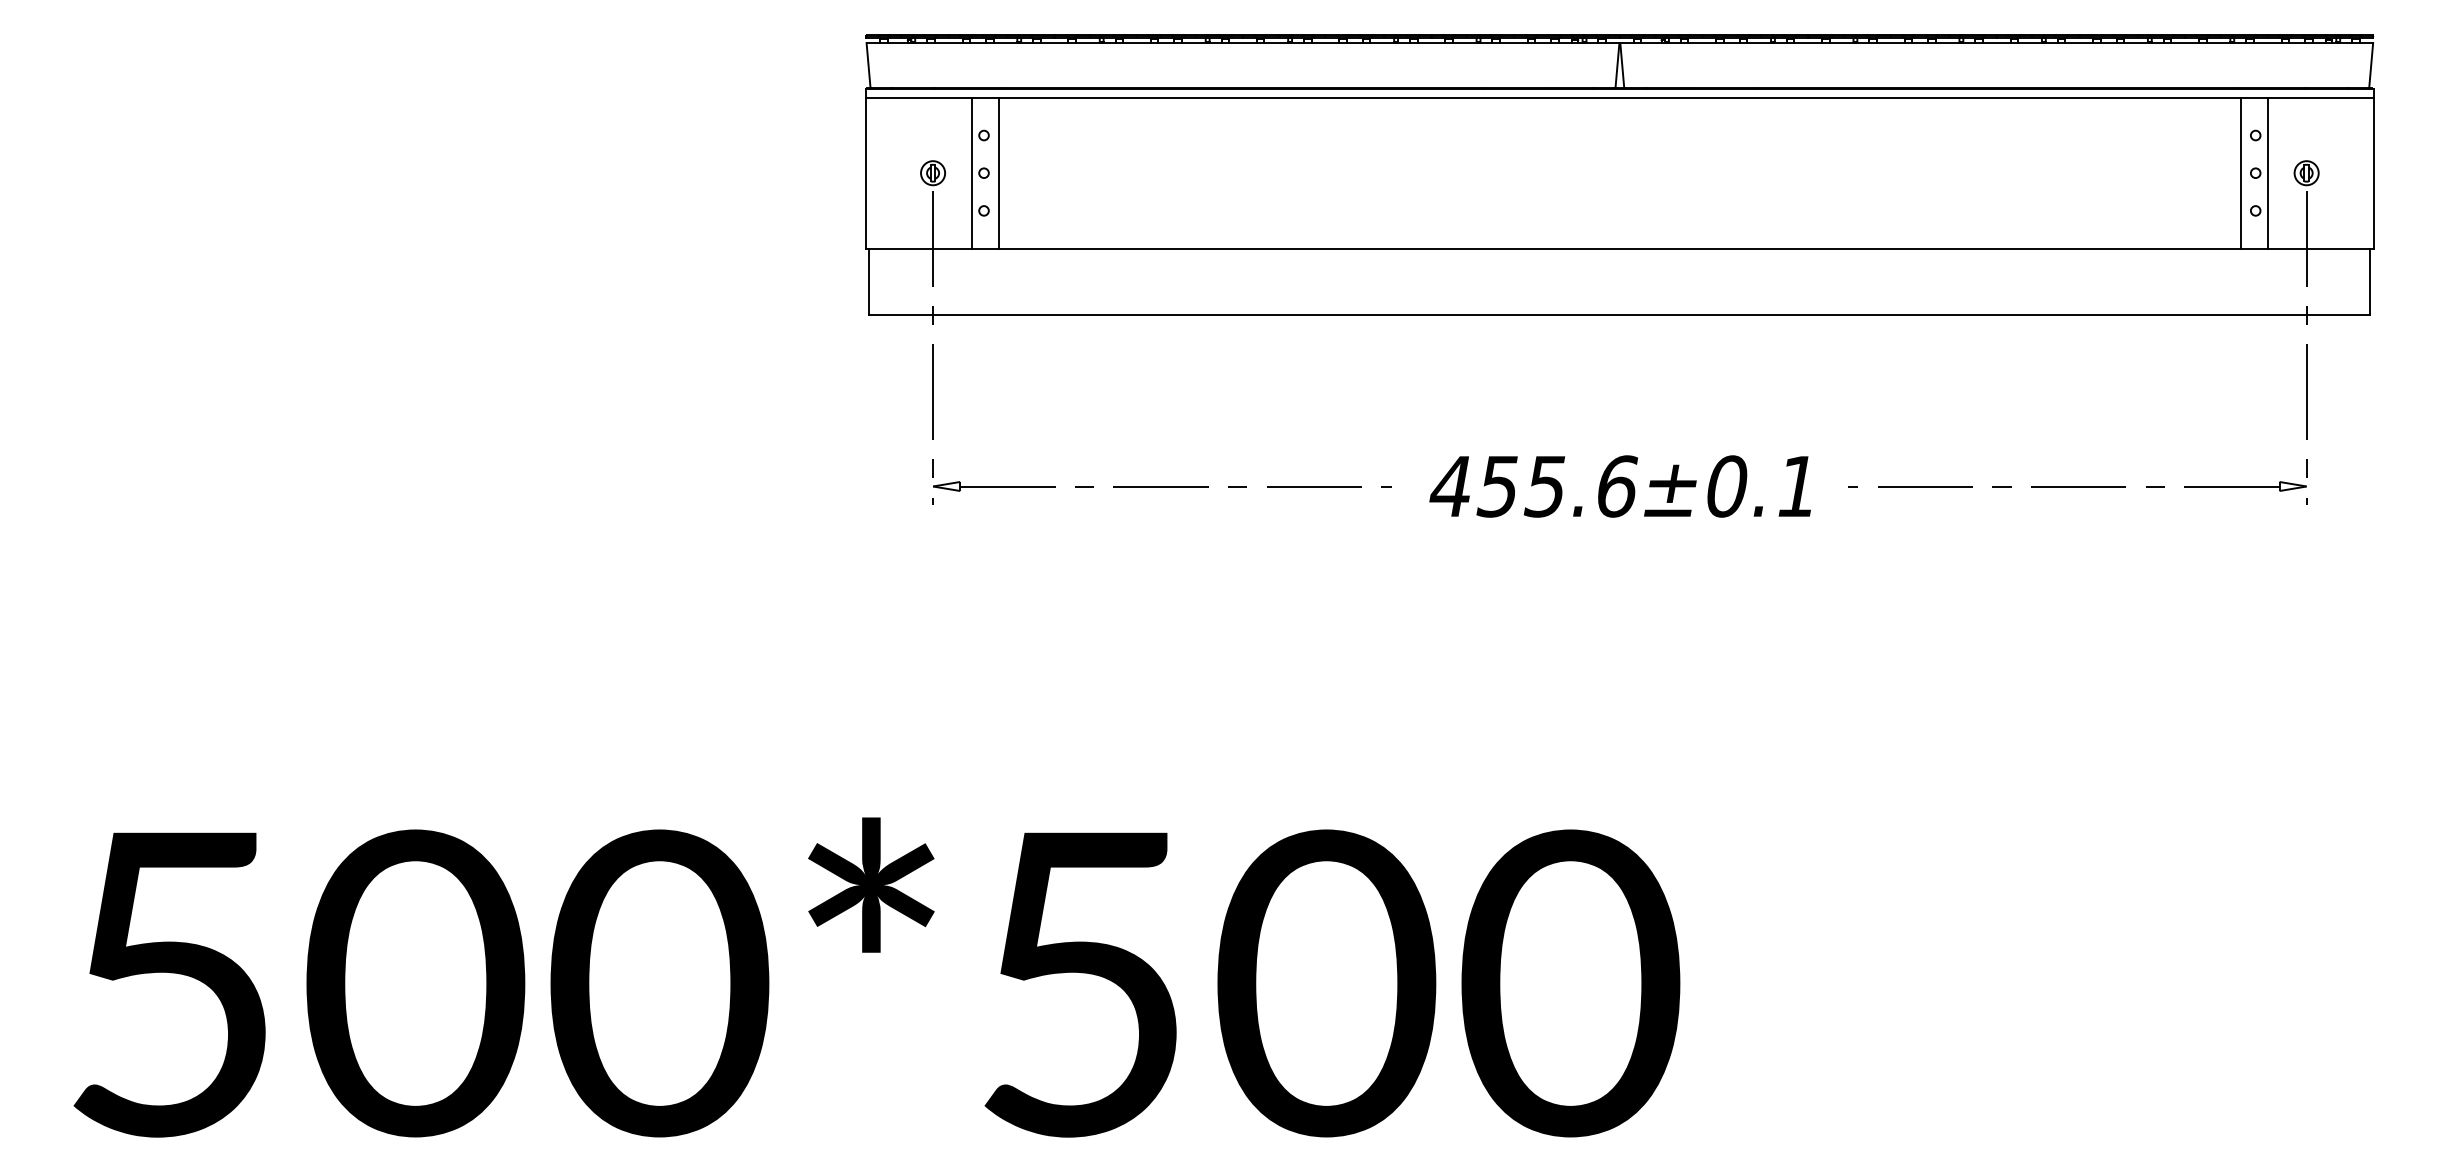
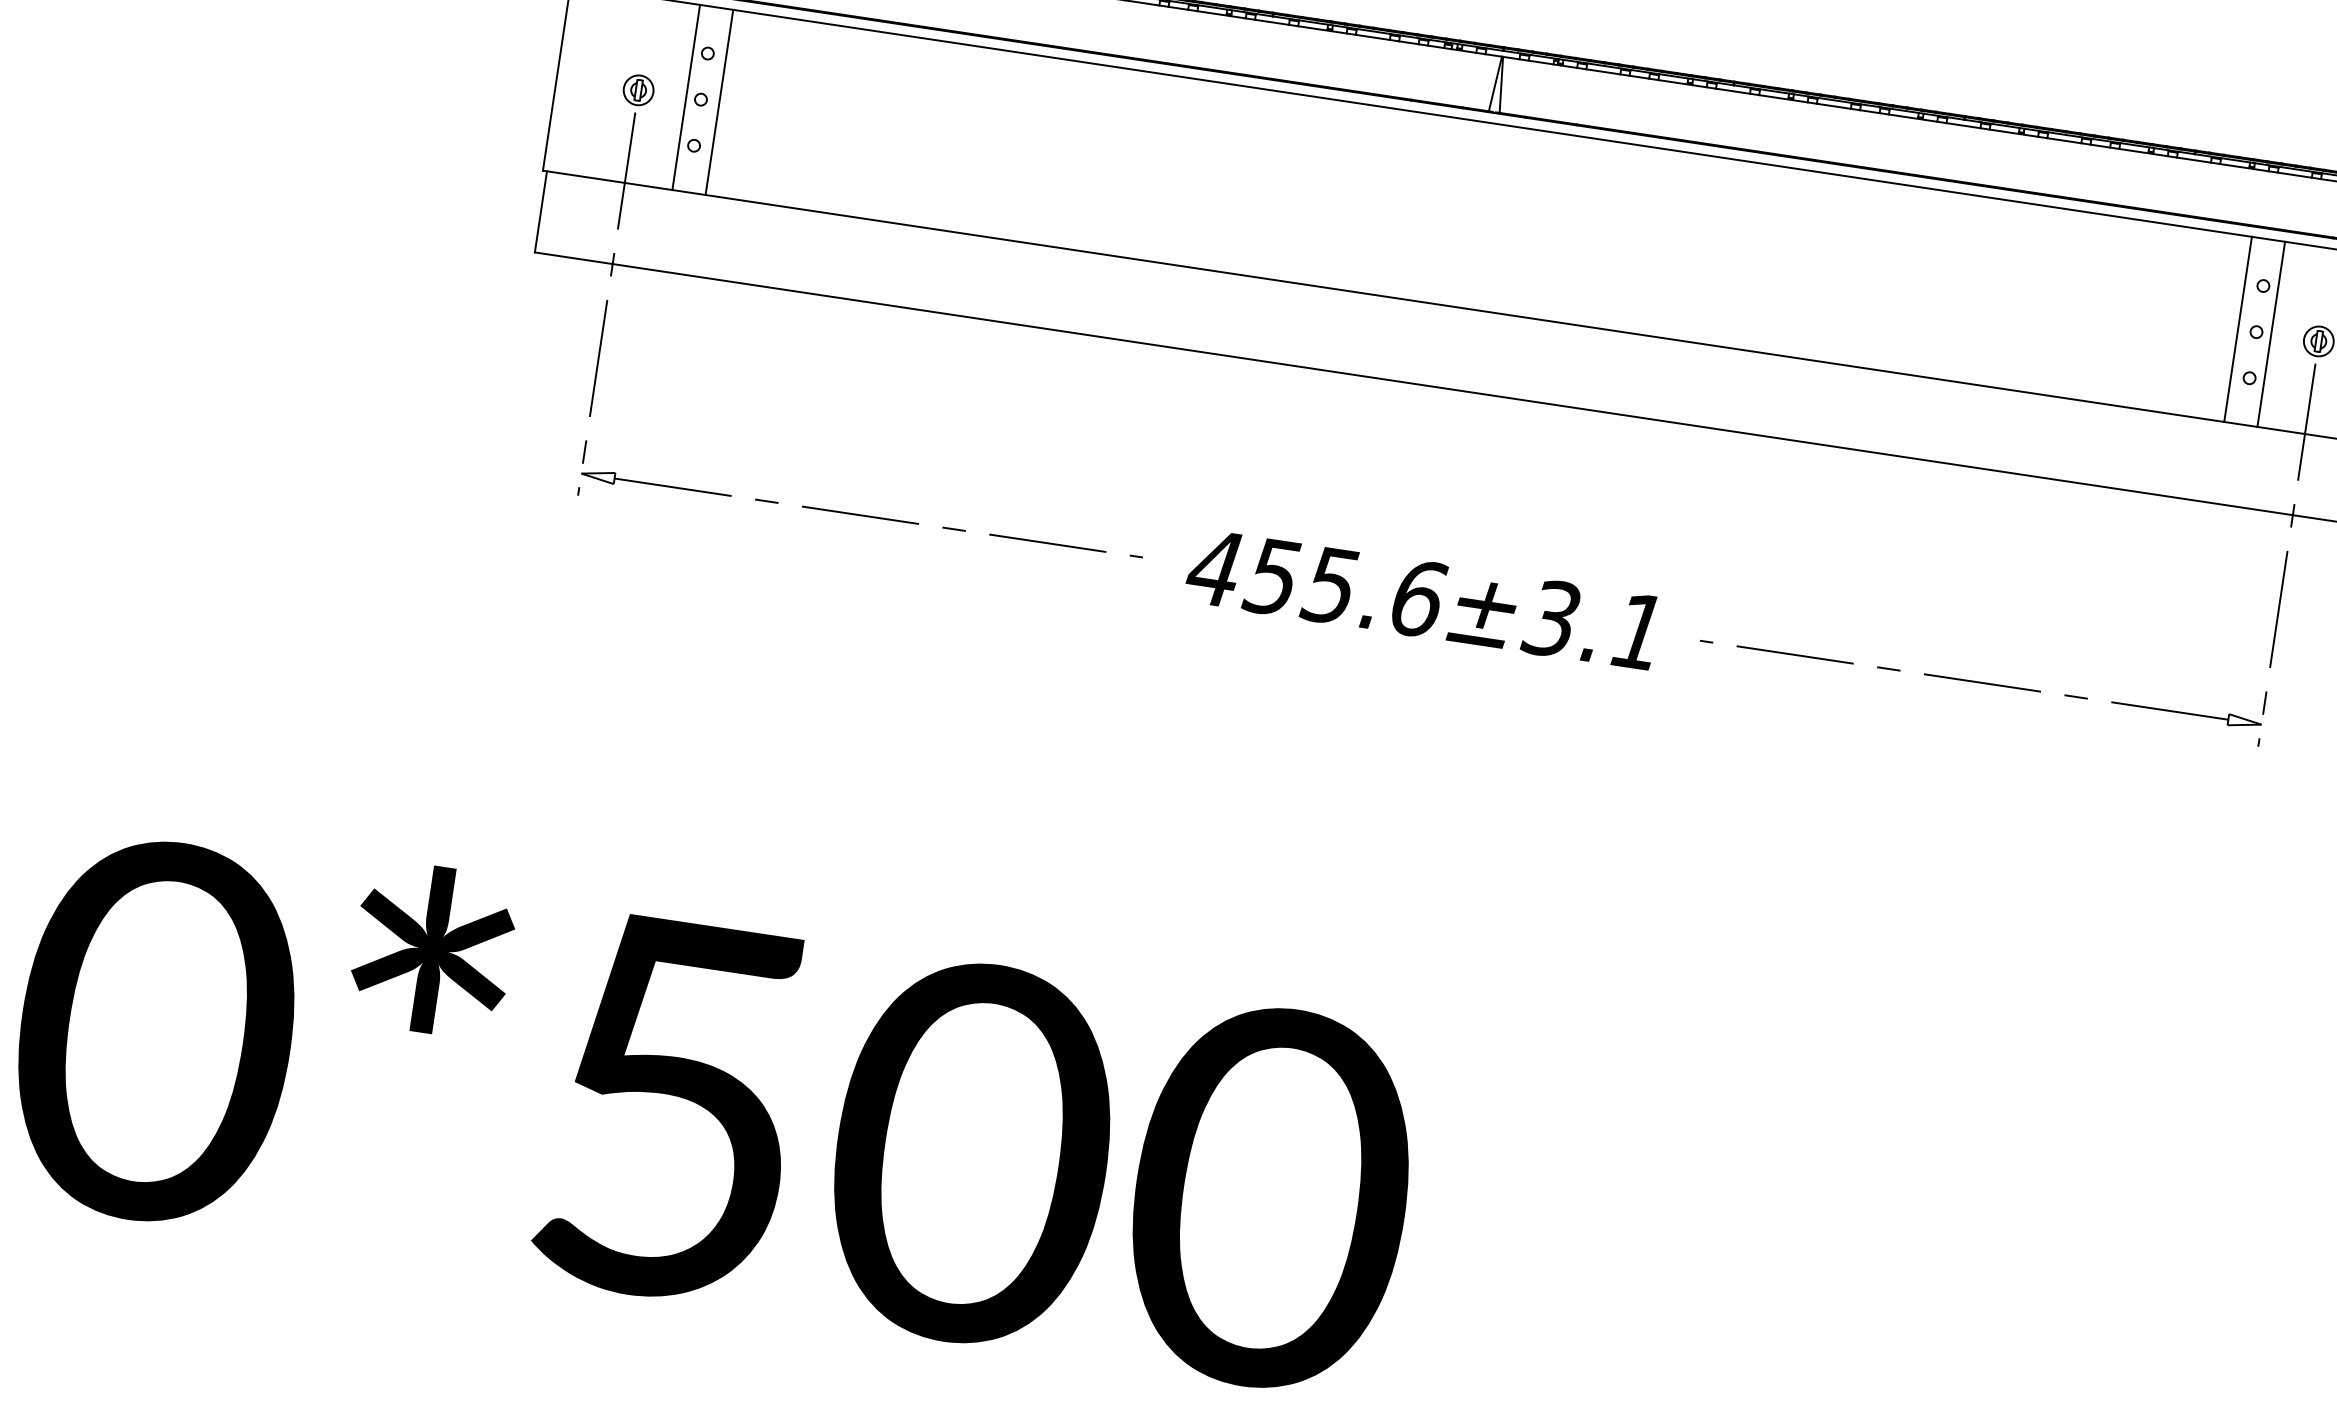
text: (1725, 486) -> (1550, 618), 455.6±0.1 -> 455.6±3.1

